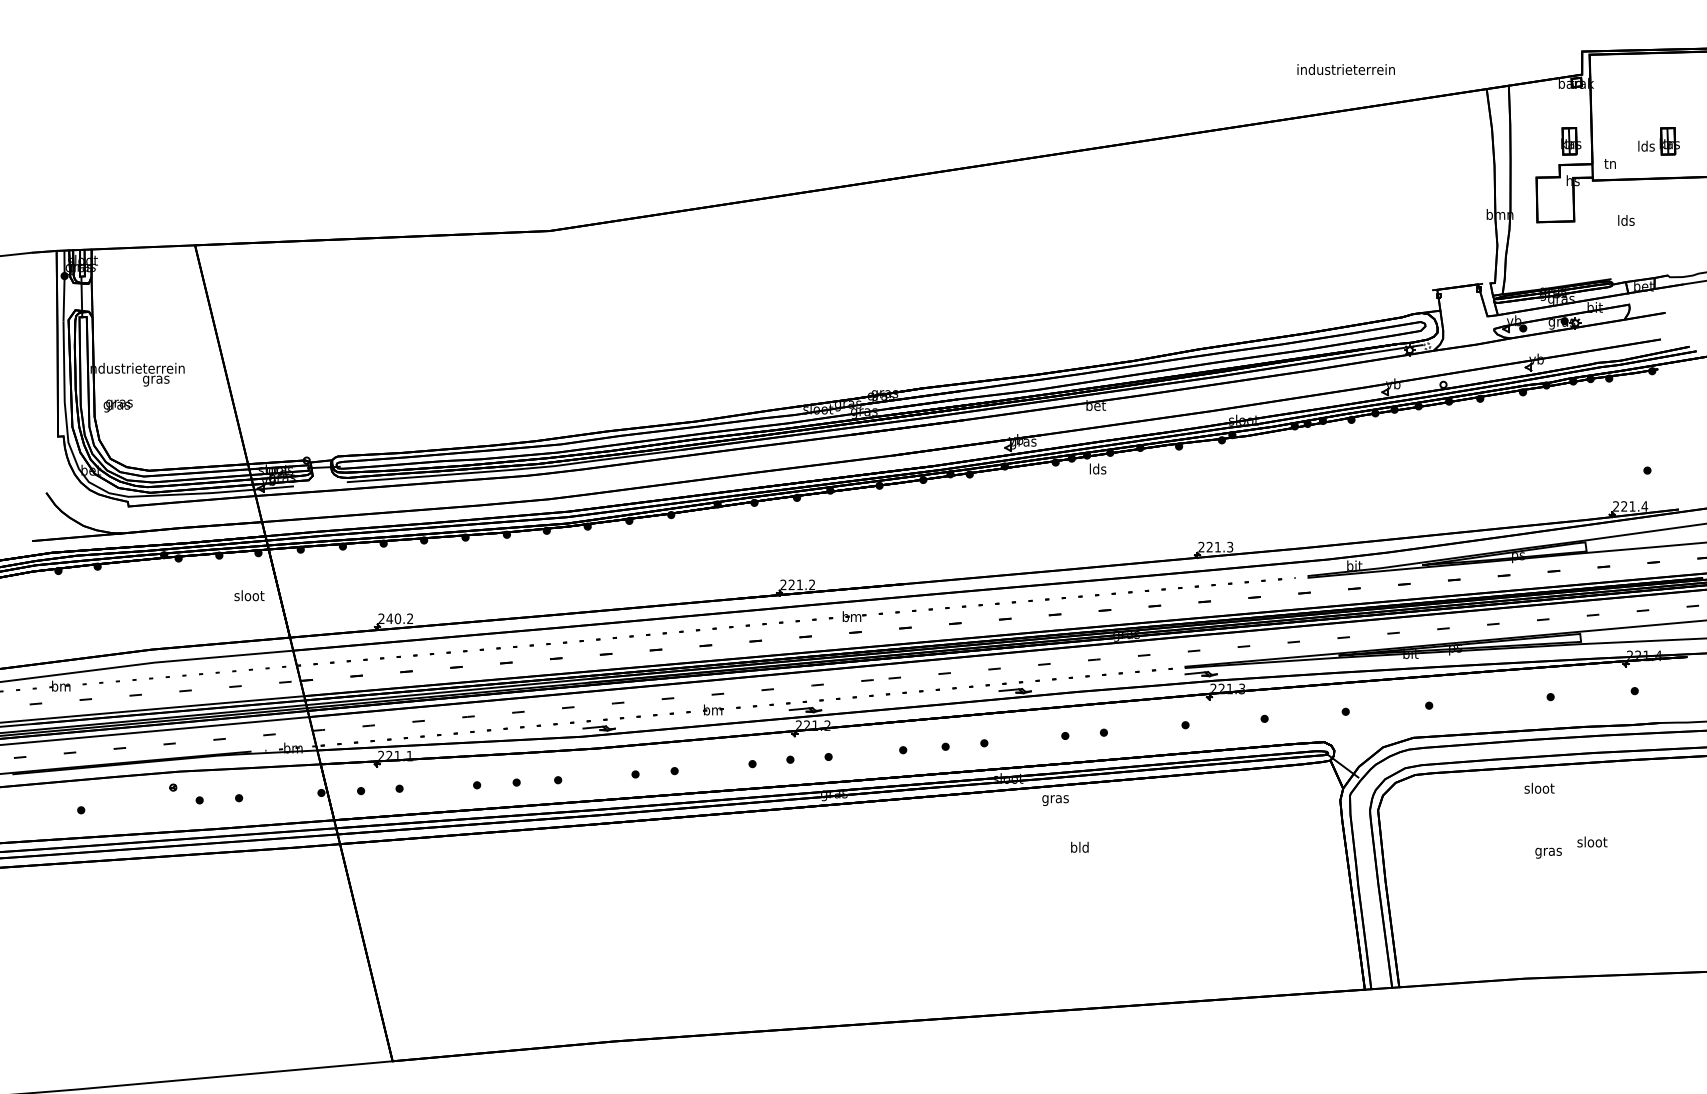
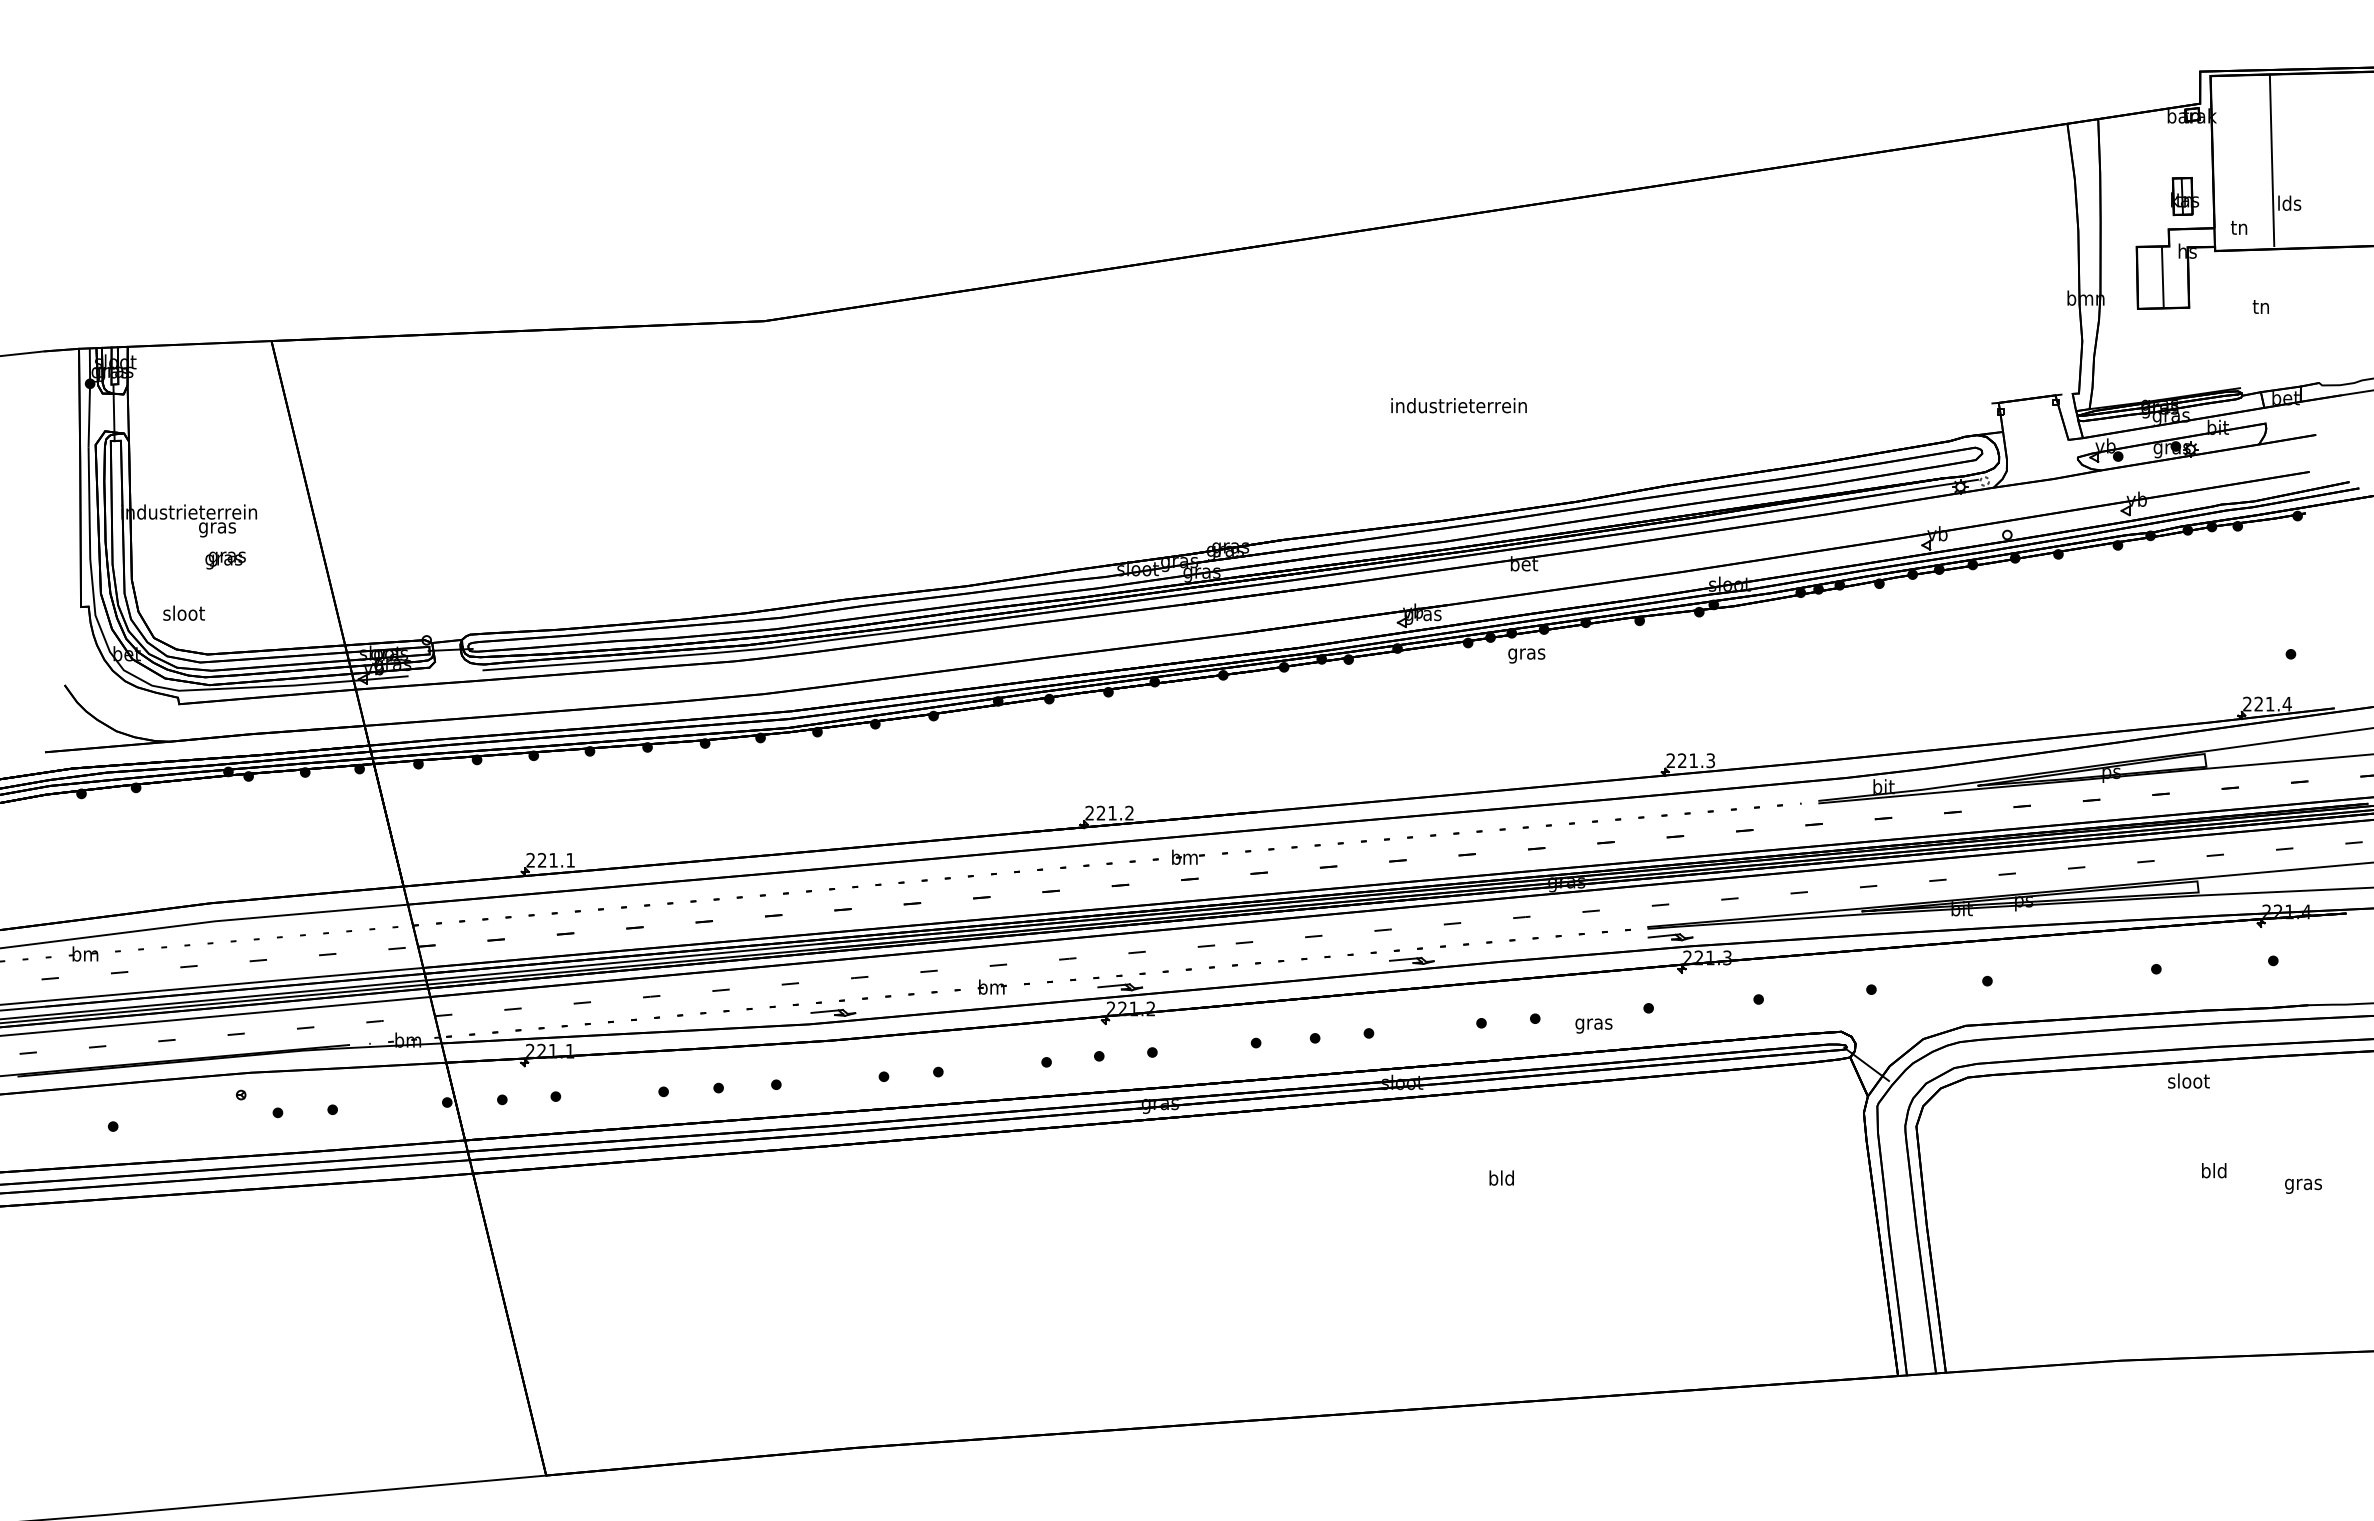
text: (1345, 69) -> (1458, 405), moved
line: (1633, 115) -> (2271, 160), added
part: (1670, 141) -> (2322, 196), removed
line: (1555, 199) -> (2162, 277), added
text: (1626, 220) -> (2261, 306), lds -> tn
text: (118, 406) -> (225, 560), moved
text: (1097, 470) -> (1526, 653), lds -> gras
text: (249, 595) -> (183, 612), moved
text: (399, 618) -> (555, 859), 240.2 -> 221.1
text: (1539, 787) -> (2188, 1080), moved
text: (1055, 800) -> (1593, 1025), moved
text: (1592, 841) -> (2214, 1170), sloot -> bld
text: (1548, 852) -> (2303, 1185), moved

